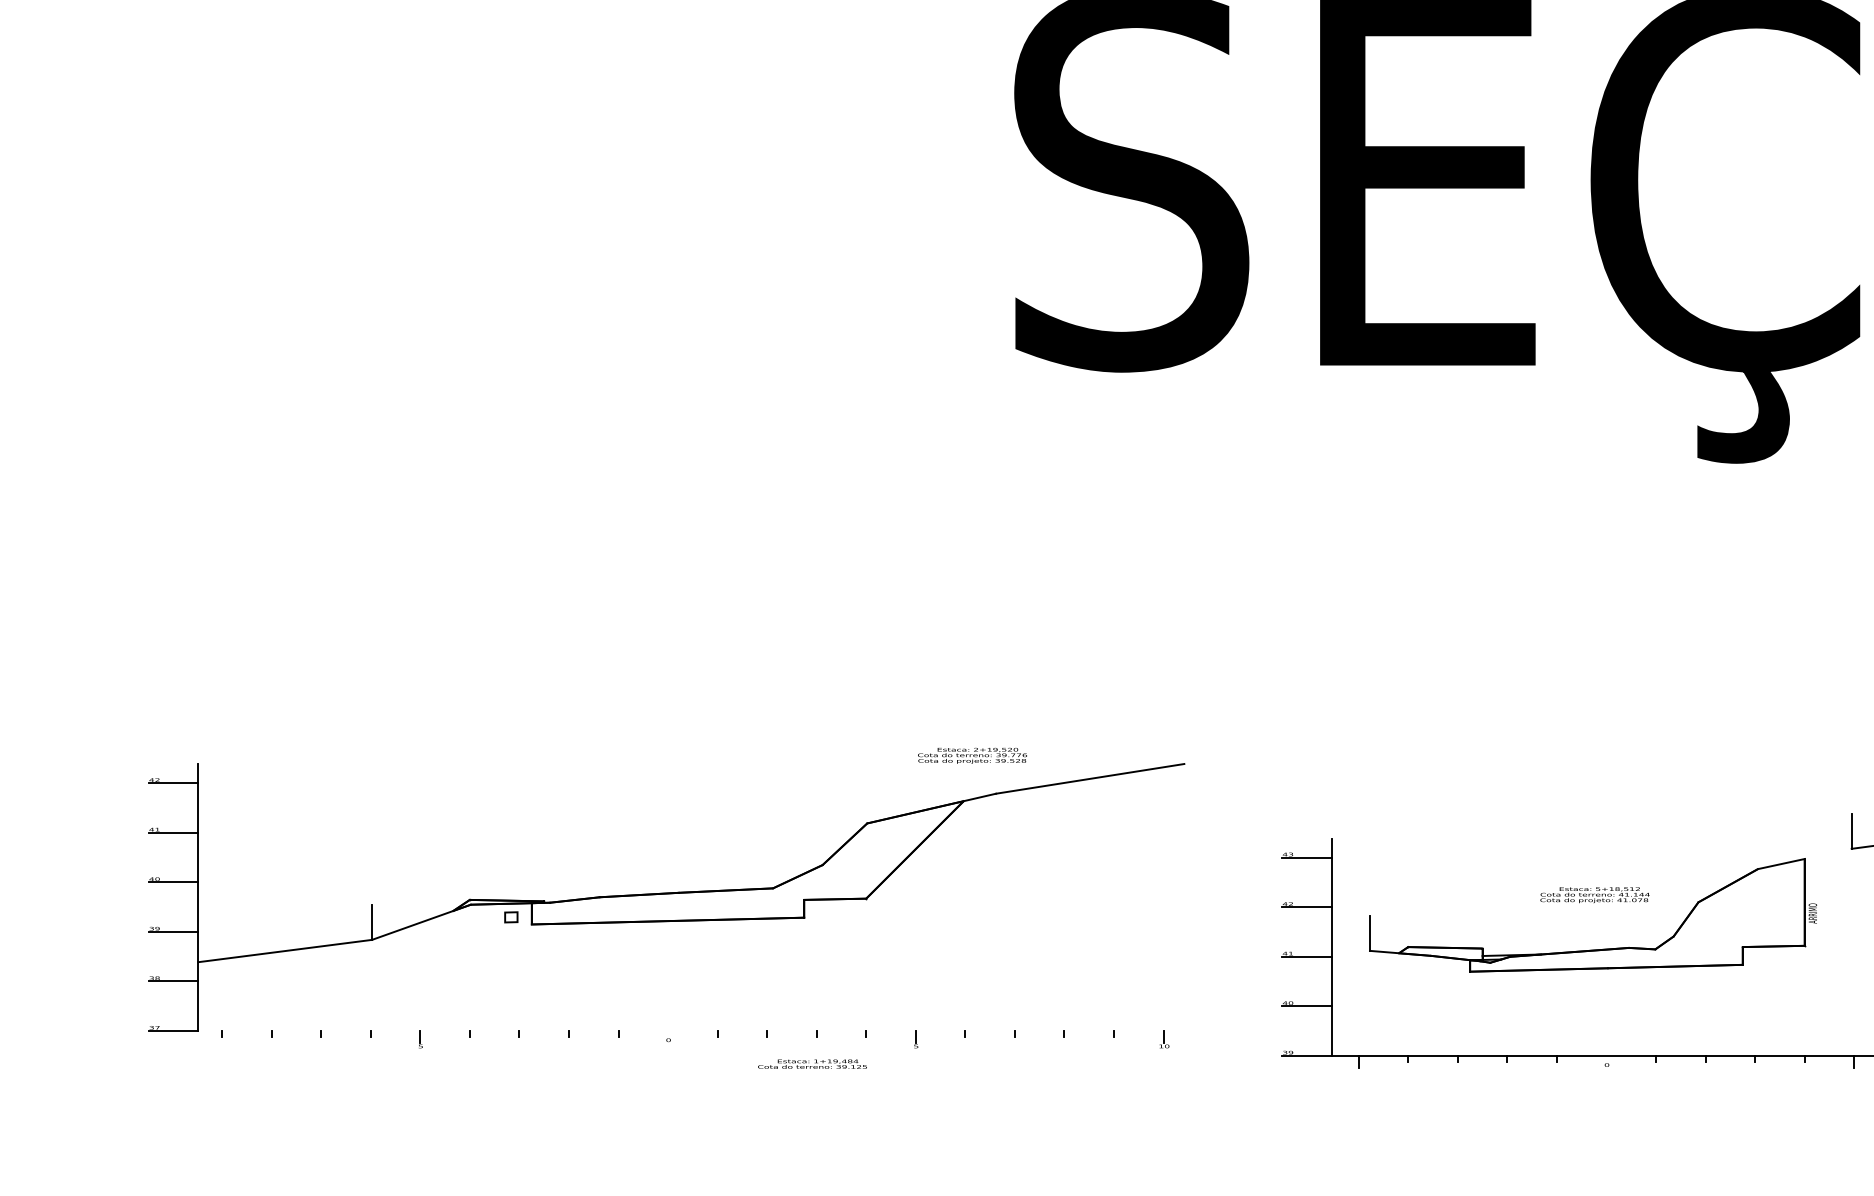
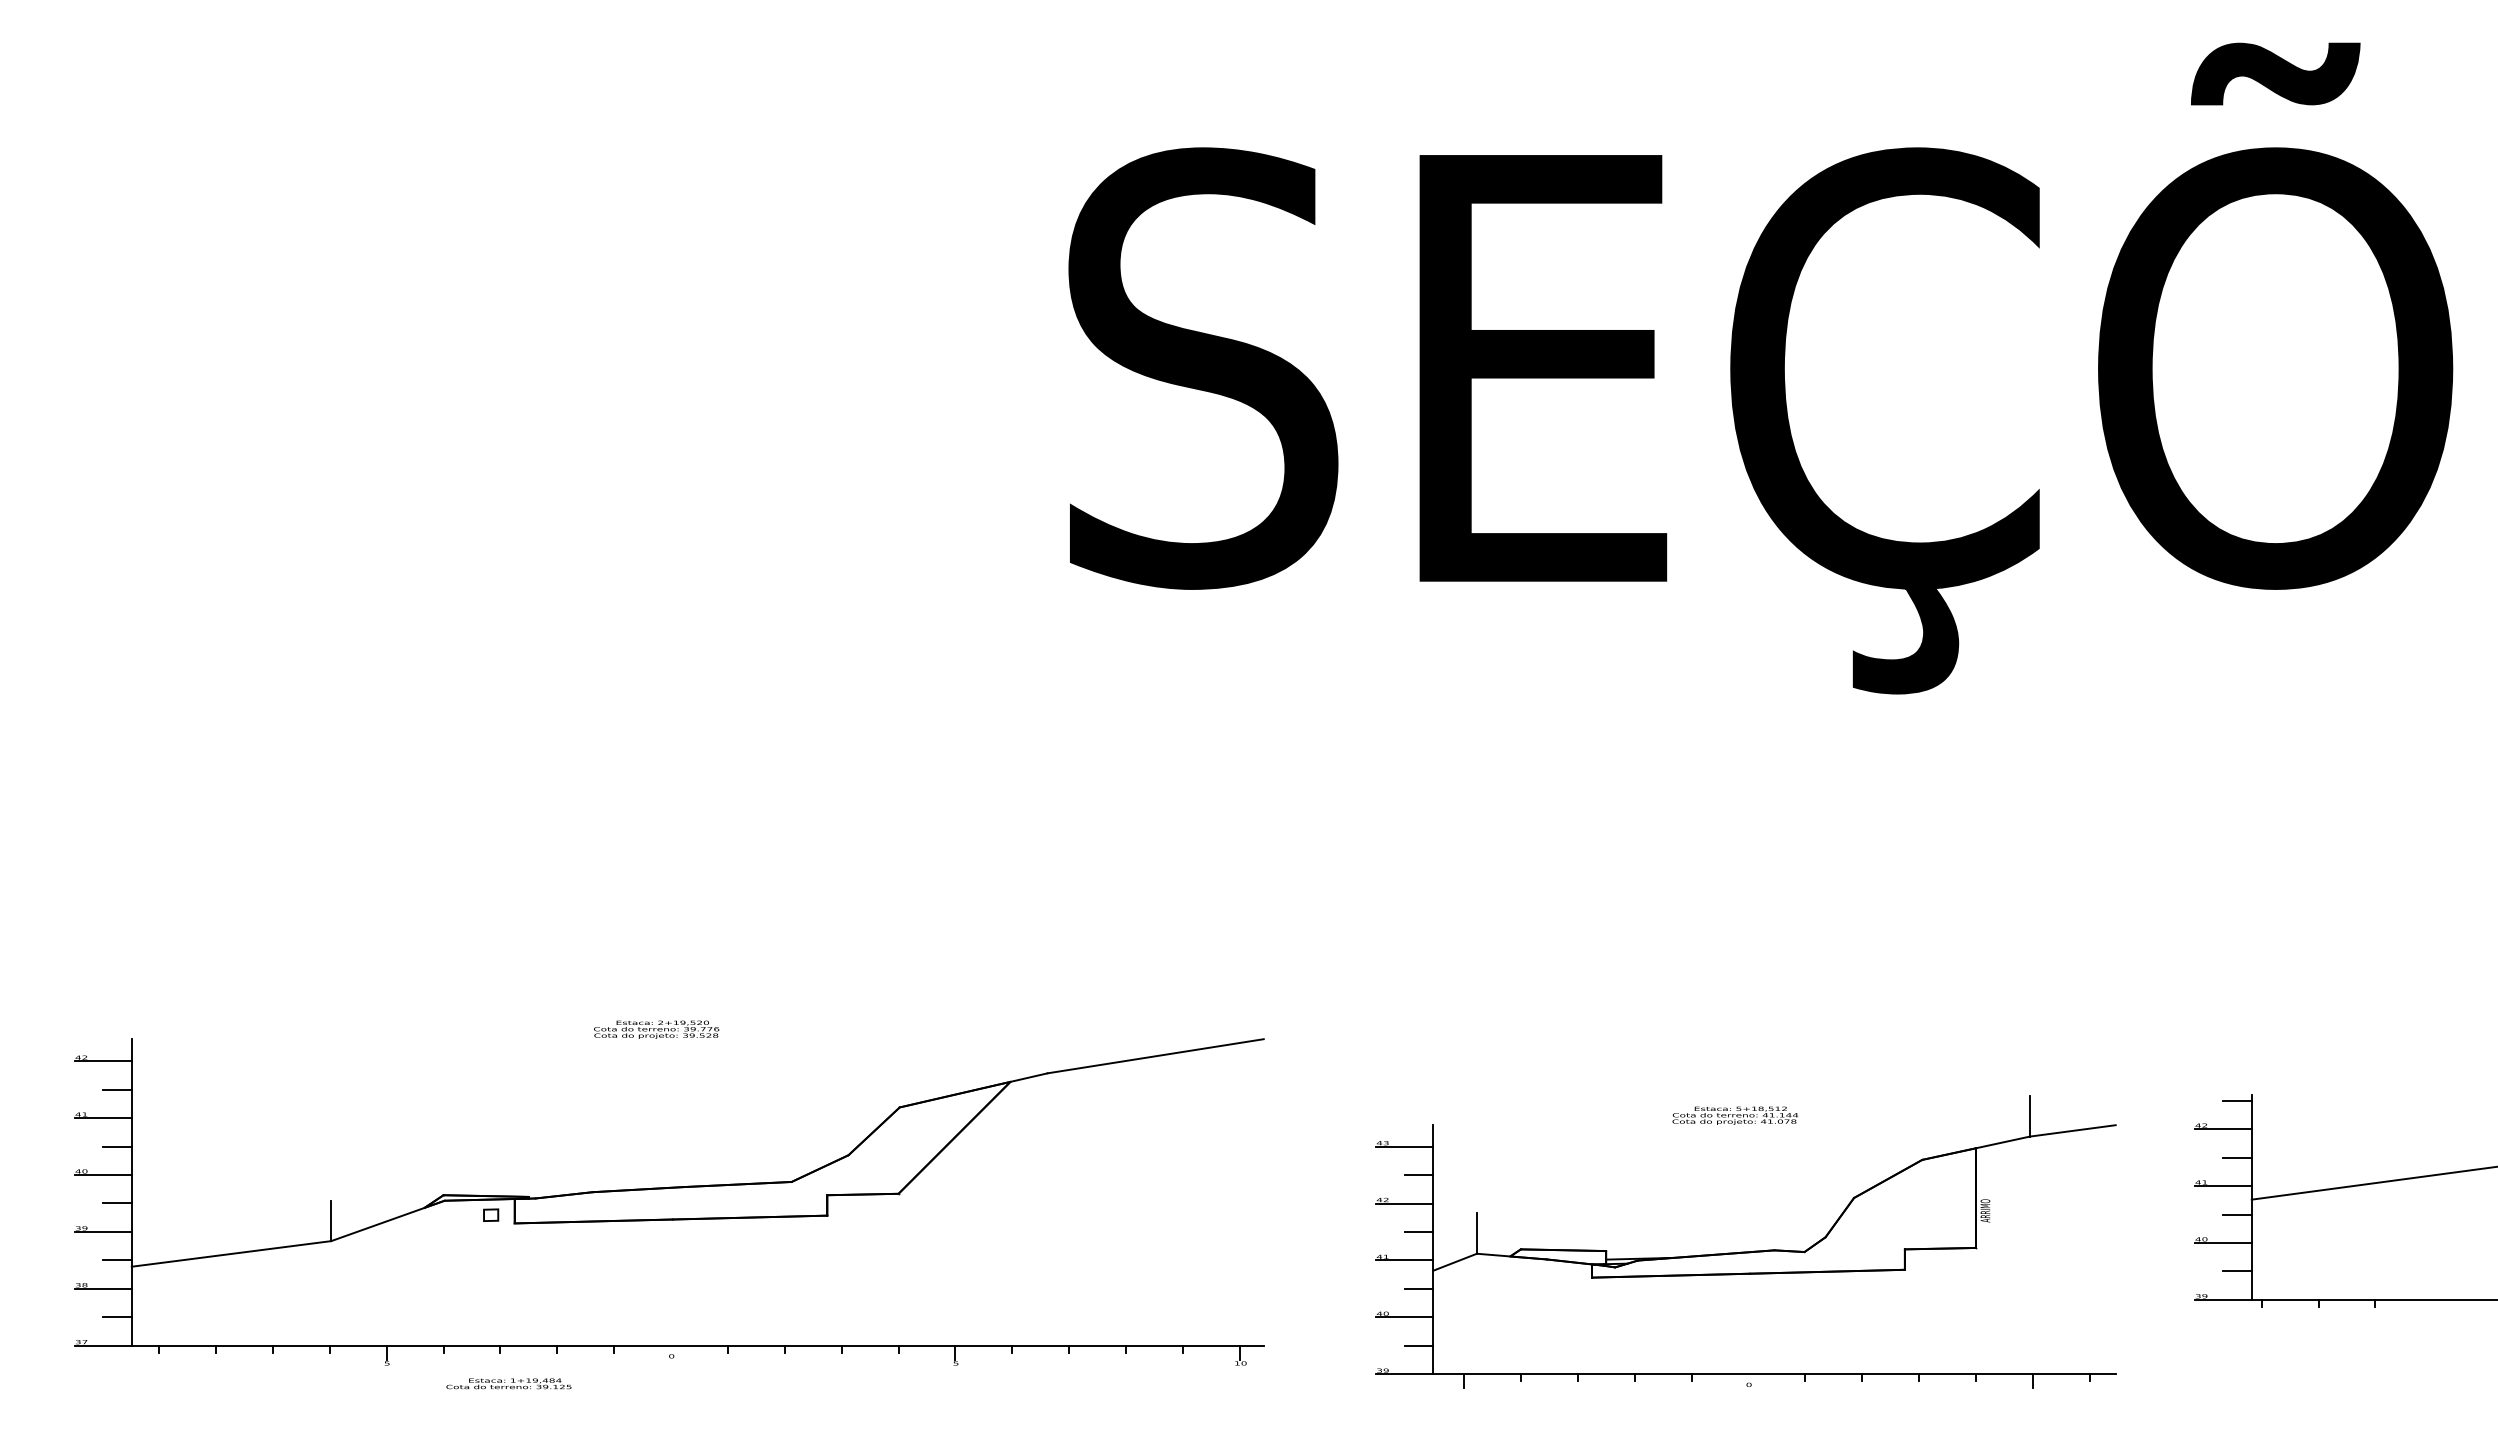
text: (972, 755) -> (656, 1029), moved
line: (185, 807) -> (117, 1089), added
line: (185, 857) -> (117, 1146), added
line: (1805, 858) -> (1976, 1147), added
line: (1319, 882) -> (1418, 1175), added
text: (1595, 894) -> (1735, 1115), moved
line: (185, 907) -> (117, 1203), added
line: (1319, 932) -> (1418, 1232), added
line: (185, 956) -> (117, 1260), added
line: (1350, 957) -> (1454, 1261), added
line: (1319, 981) -> (1418, 1288), added
line: (185, 1006) -> (117, 1317), added
line: (691, 1030) -> (697, 1345), added
line: (1319, 1030) -> (1418, 1345), added
text: (812, 1063) -> (508, 1383), moved

